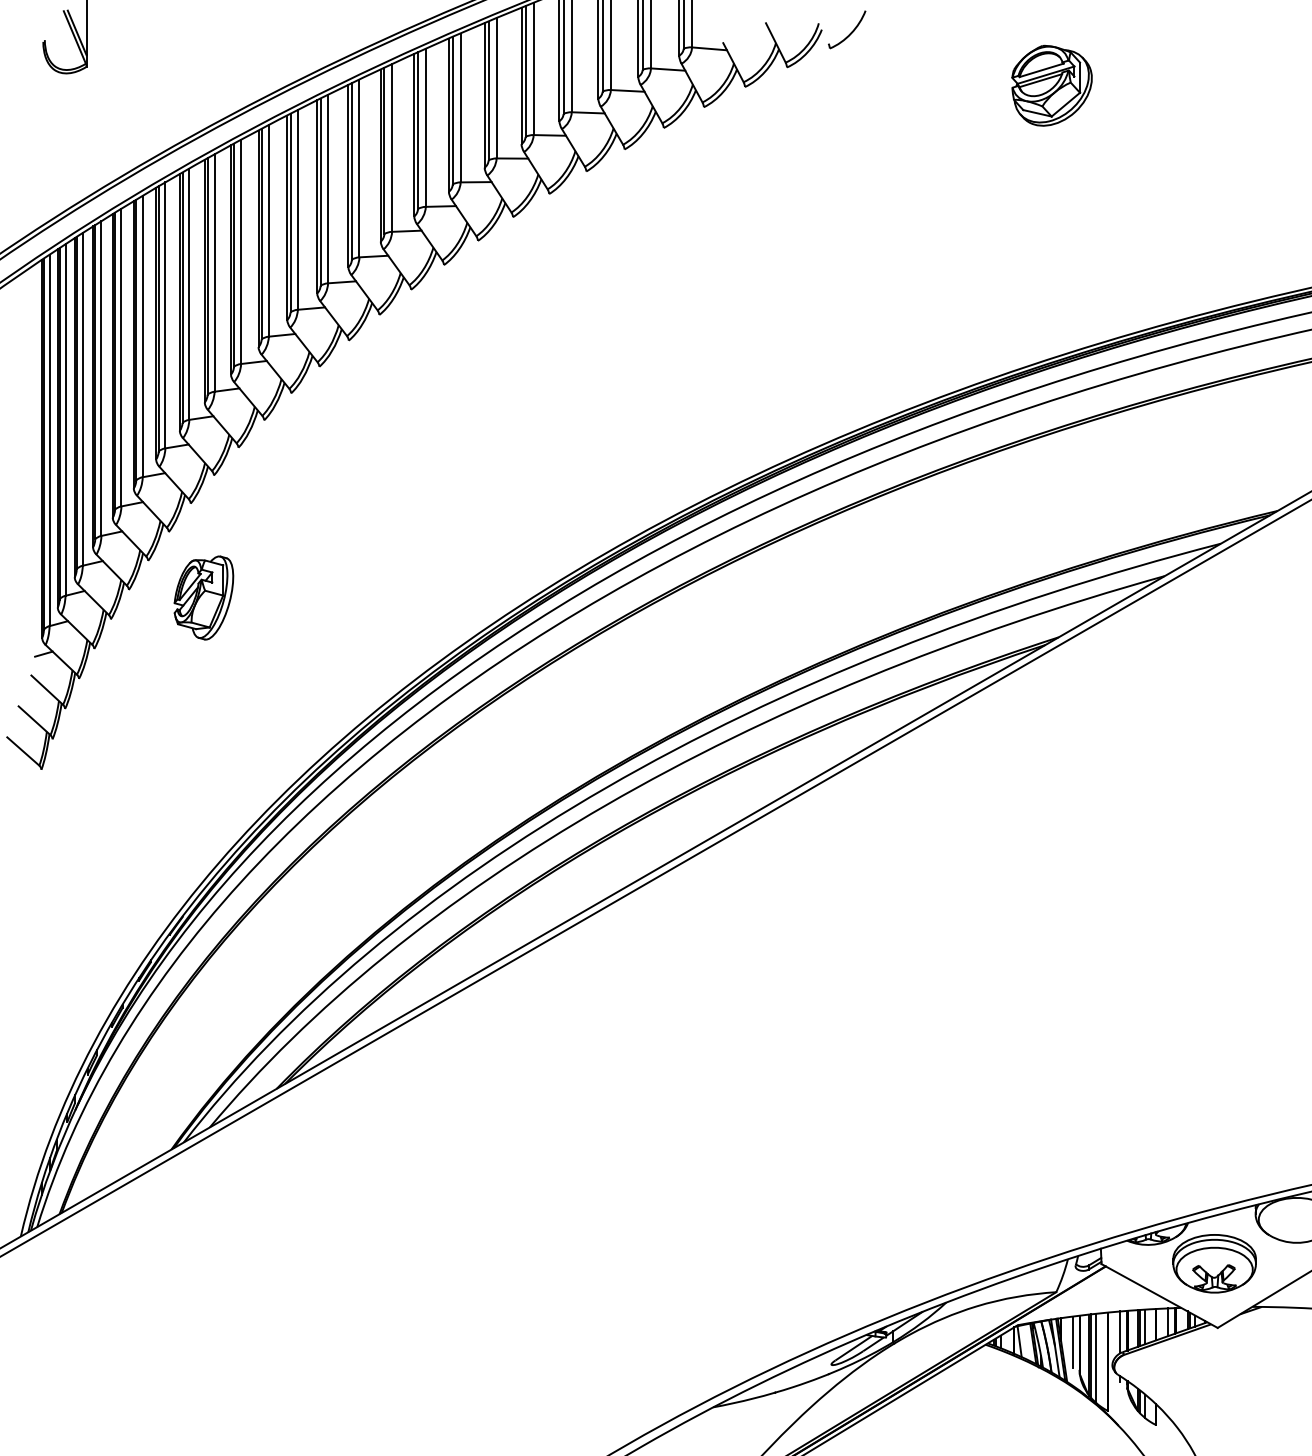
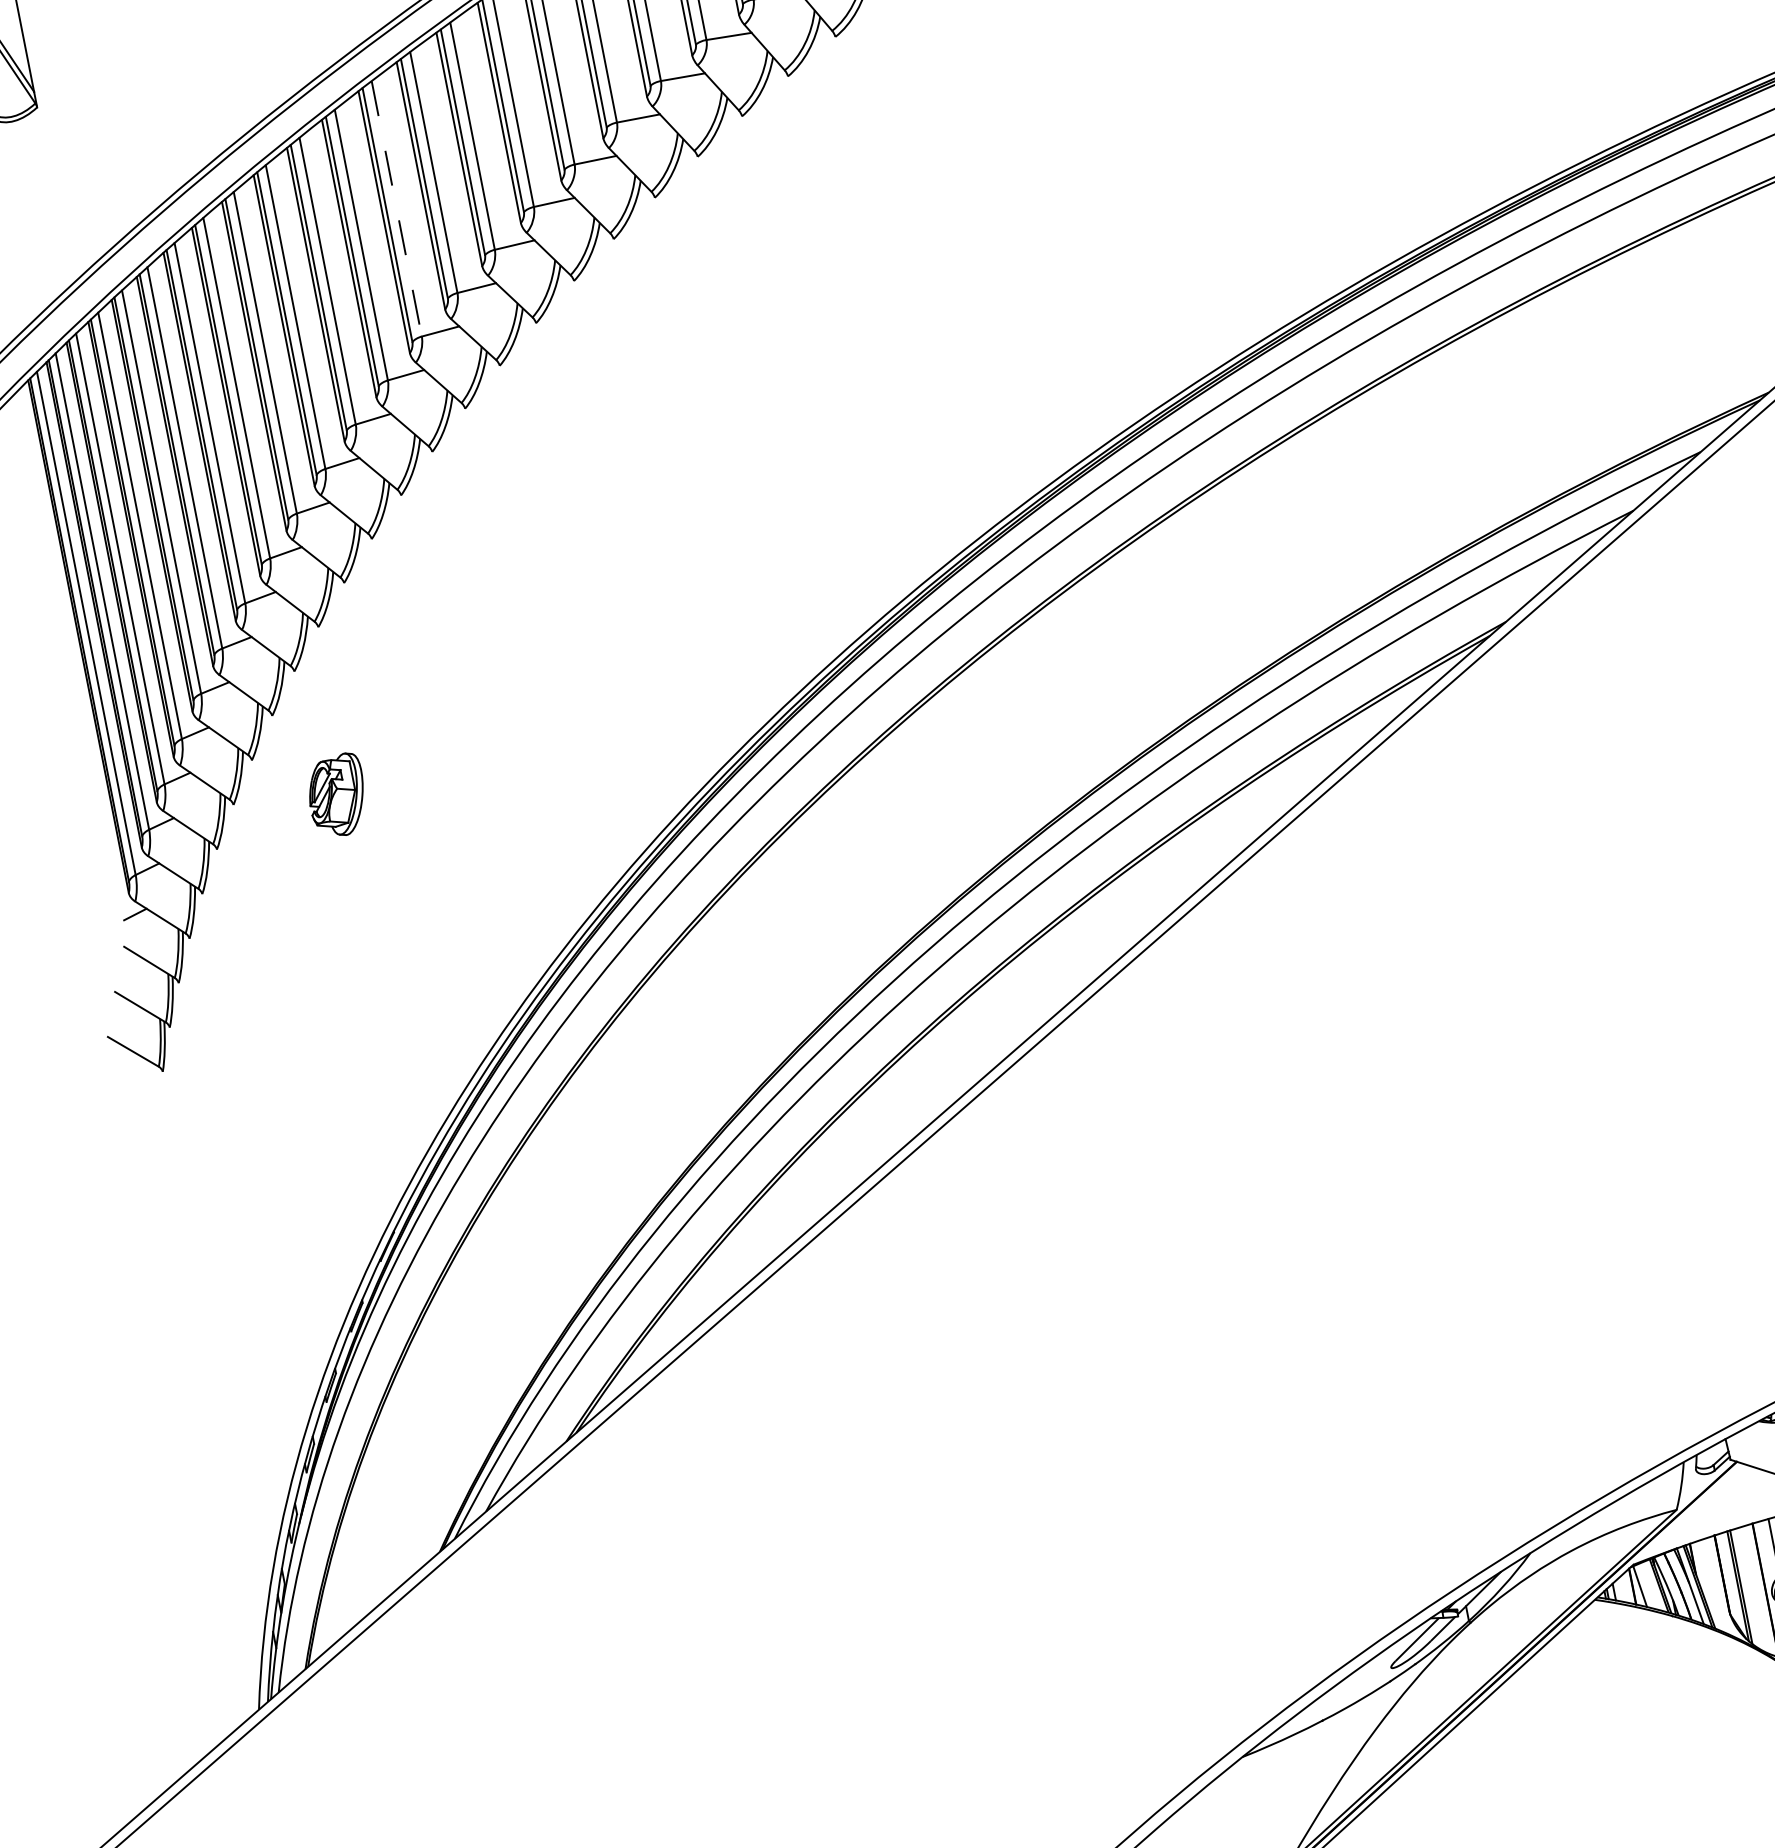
line: (328, 189) -> (397, 209), solid -> dashed
part: (203, 597) -> (336, 795), size x0.7
line: (1072, 1341) -> (1711, 1572), removed
line: (1096, 1358) -> (1748, 1589), removed

